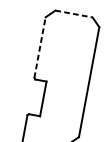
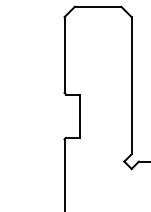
line: (74, 13) -> (98, 6), dashed -> solid
line: (39, 48) -> (64, 55), dashed -> solid

